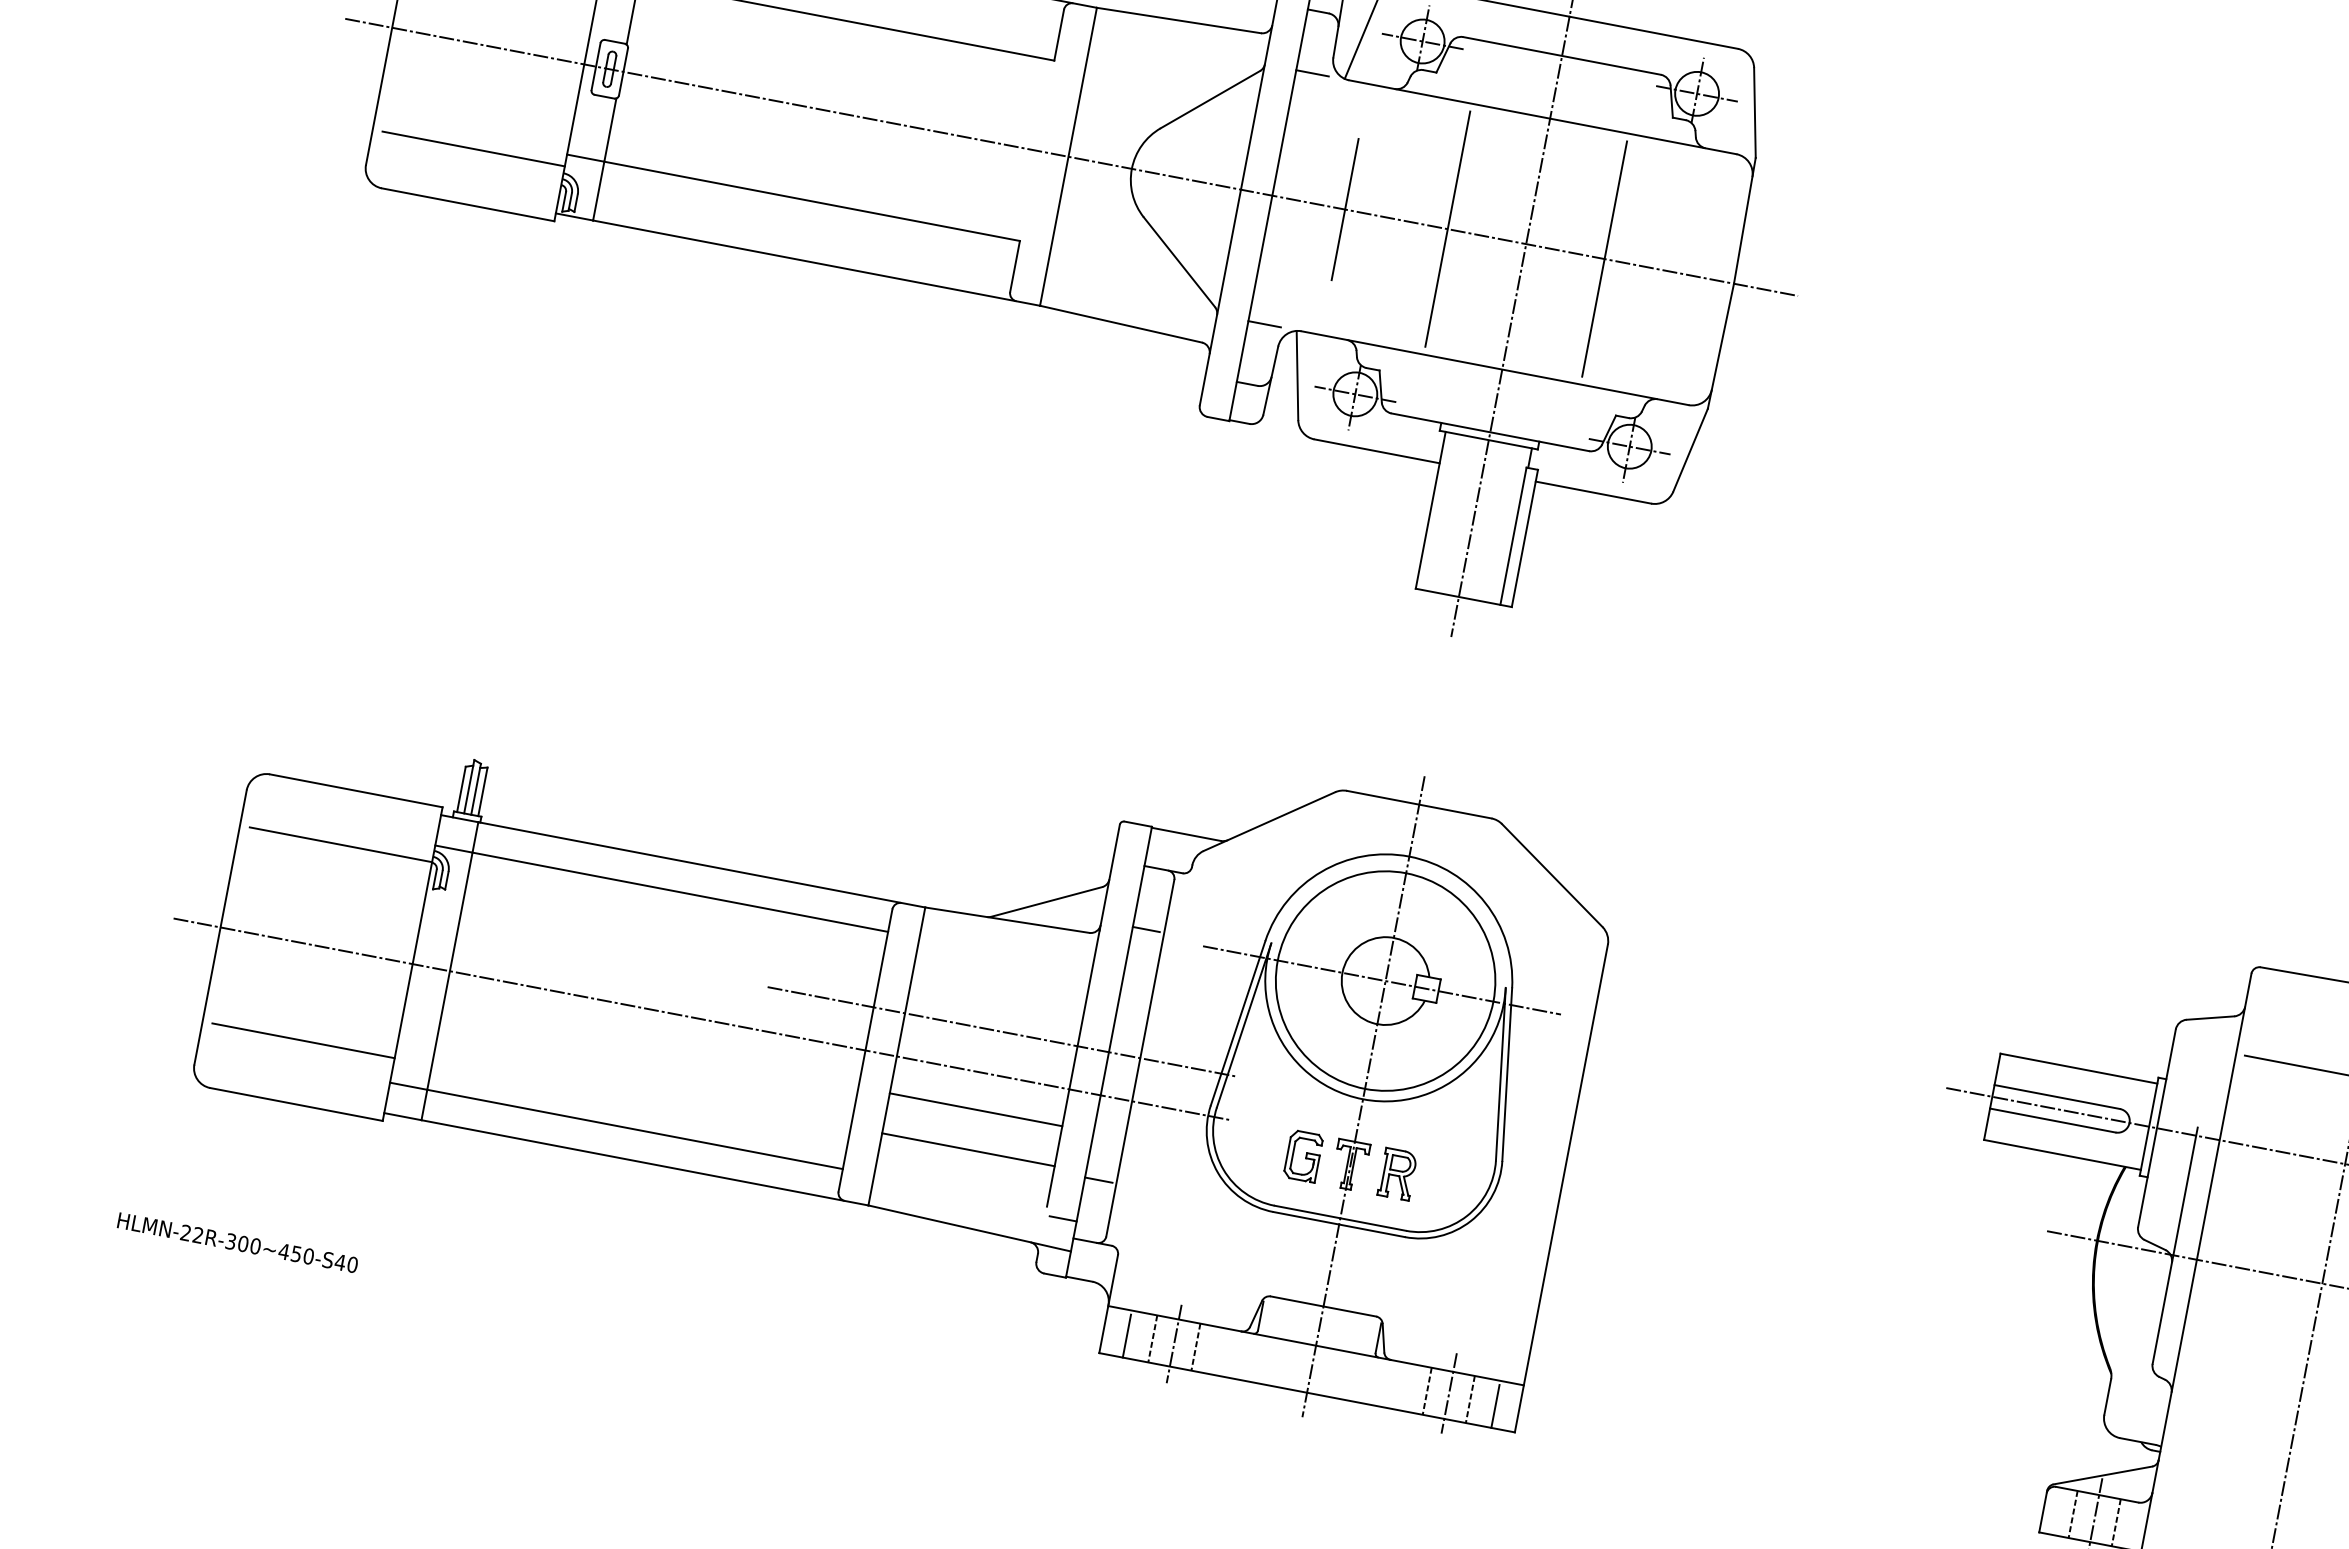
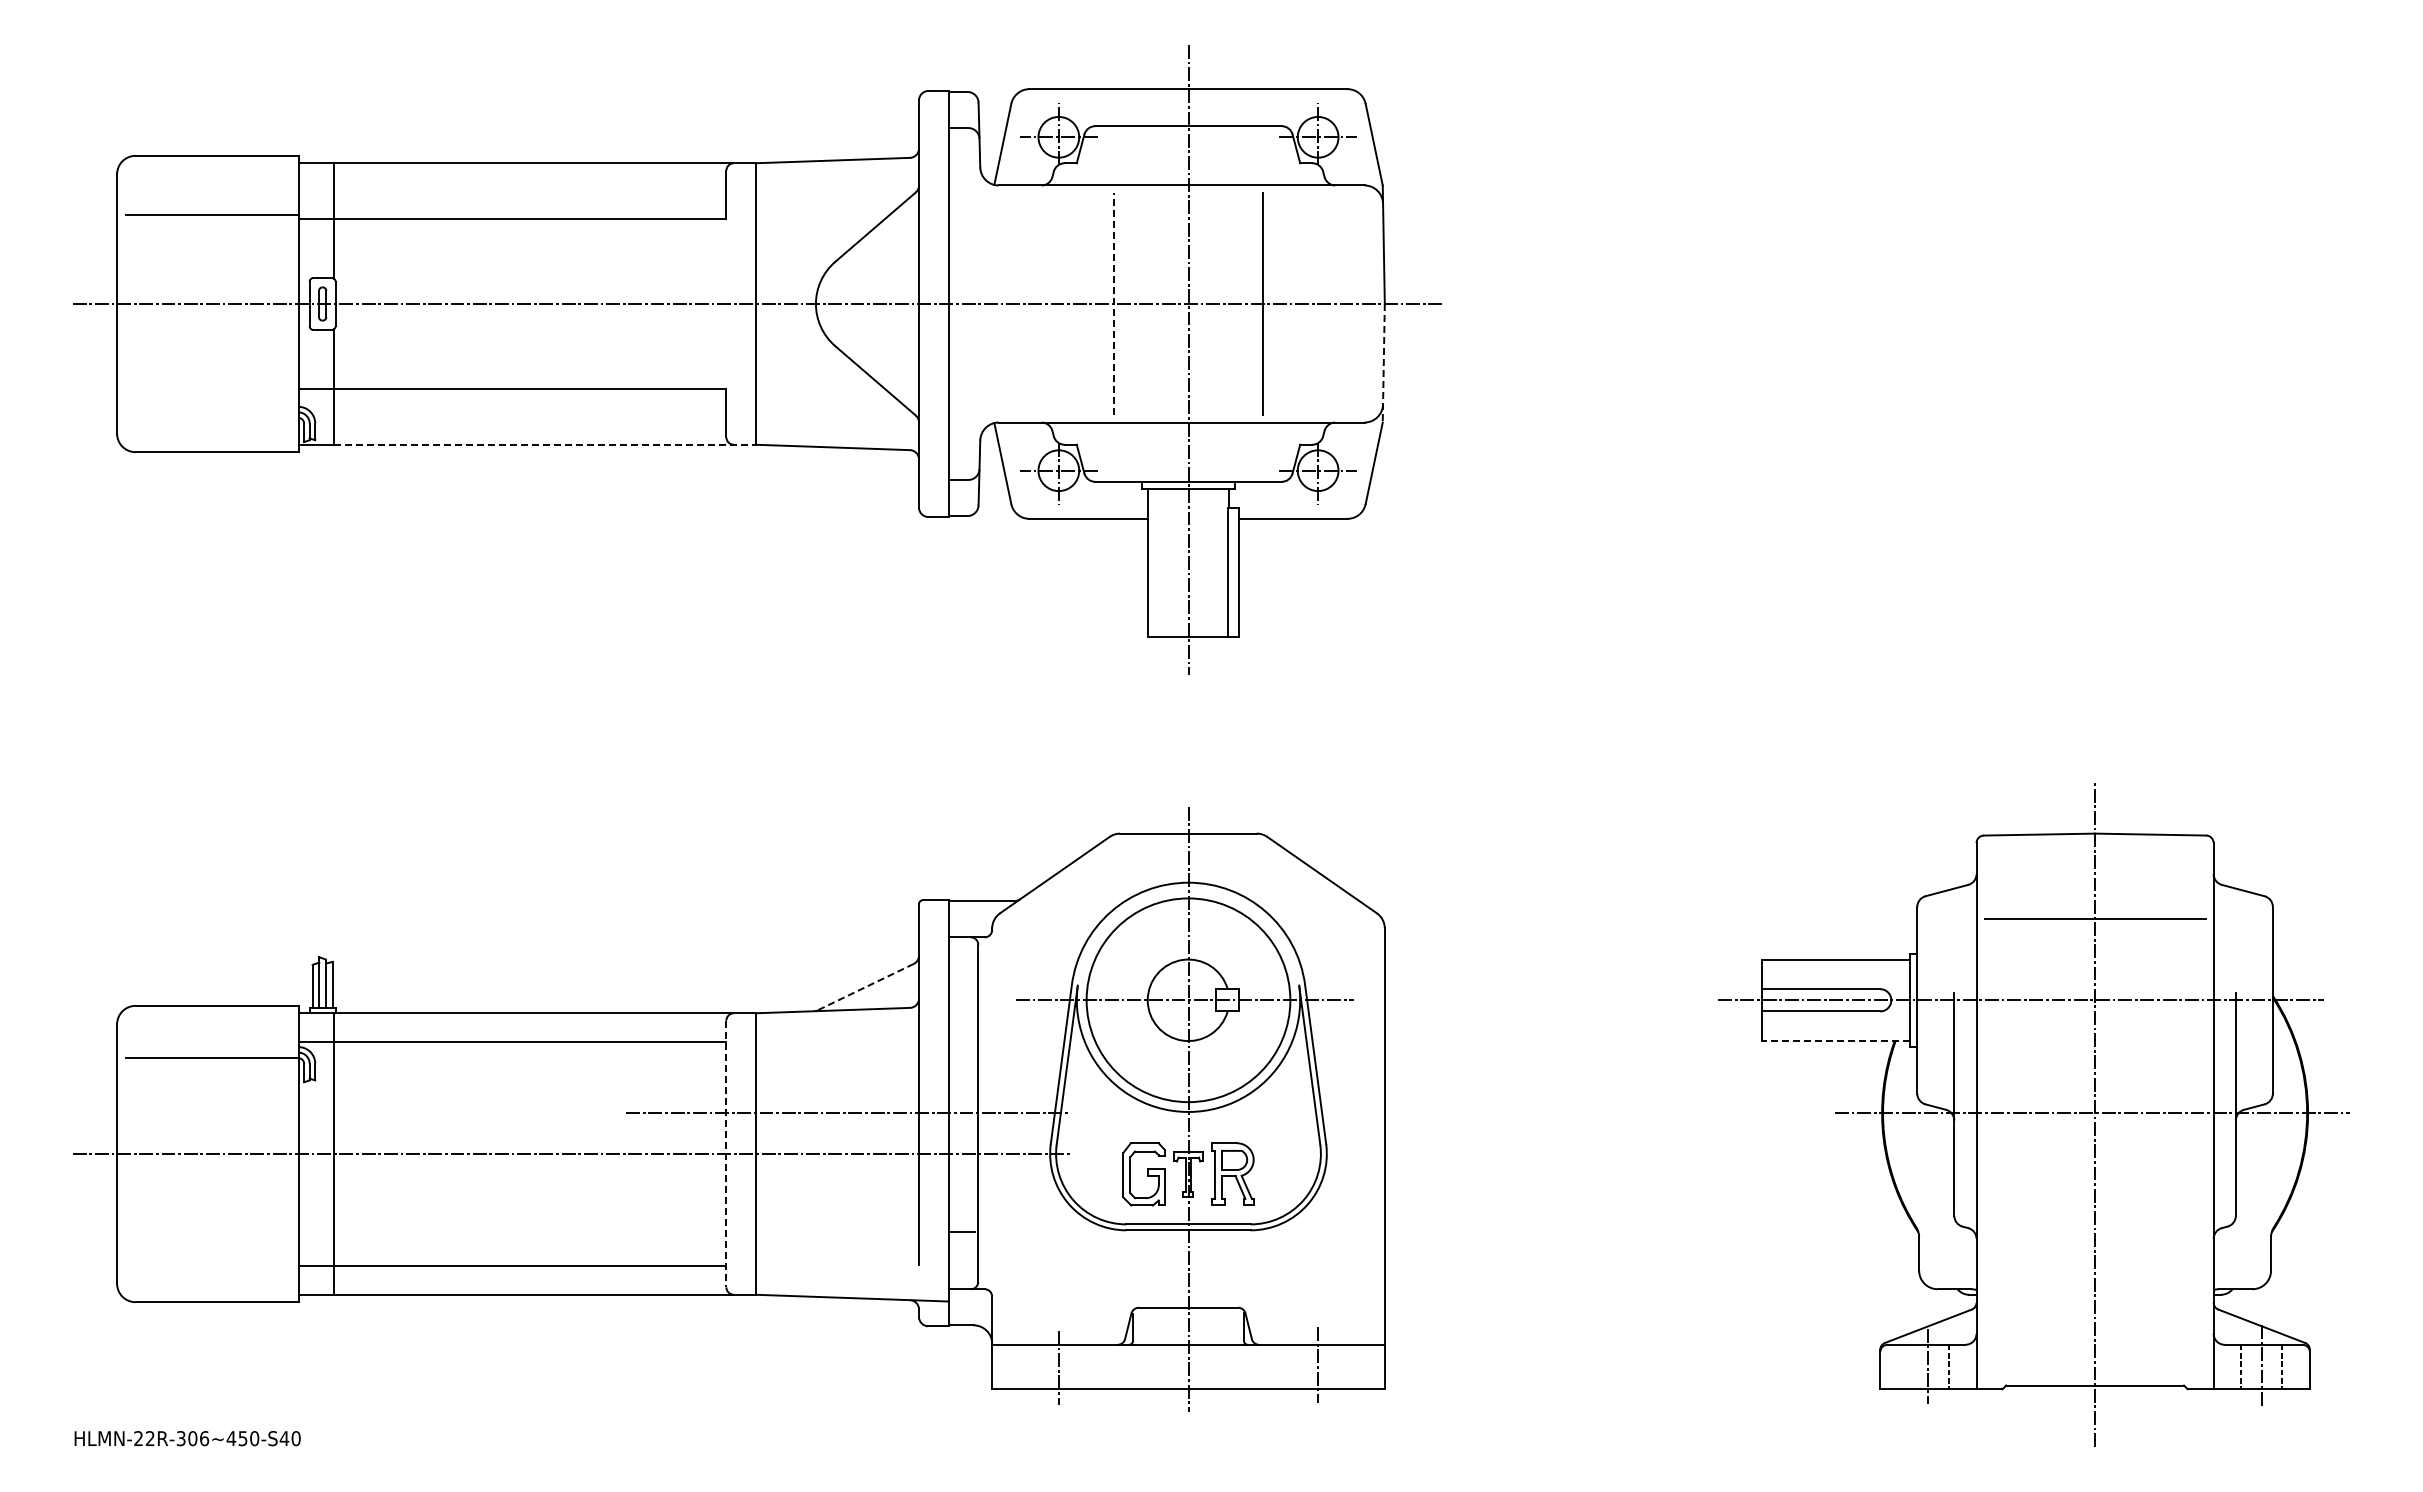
line: (1311, 73) -> (963, 185), removed
line: (473, 149) -> (212, 400), removed
line: (1345, 209) -> (1017, 303), removed
line: (1447, 228) -> (1114, 303), solid -> dashed
line: (817, 262) -> (545, 444), solid -> dashed
line: (1264, 324) -> (963, 422), removed
line: (1720, 346) -> (1383, 363), solid -> dashed
line: (1046, 902) -> (865, 987), solid -> dashed
line: (1146, 929) -> (961, 994), removed
line: (303, 1040) -> (212, 1242), removed
line: (865, 1051) -> (726, 1154), solid -> dashed
line: (976, 1109) -> (837, 1188), removed
line: (968, 1149) -> (837, 1226), removed
line: (2062, 1155) -> (1835, 1041), solid -> dashed
part: (1302, 1156) -> (1143, 1174), size x1.4
part: (1397, 1174) -> (1232, 1174), size x1.4
line: (1062, 1219) -> (935, 1273), removed
text: (255, 1246) -> (204, 1438), HLMN-22R-300~450-S40 -> HLMN-22R-306~450-S40
line: (1127, 1335) -> (1014, 1368), removed
line: (1152, 1338) -> (1038, 1366), removed
line: (1196, 1346) -> (1079, 1366), removed
line: (1427, 1390) -> (1297, 1366), removed
line: (1470, 1398) -> (1338, 1366), removed
line: (1495, 1405) -> (1362, 1368), removed
line: (2073, 1514) -> (1908, 1366), removed

